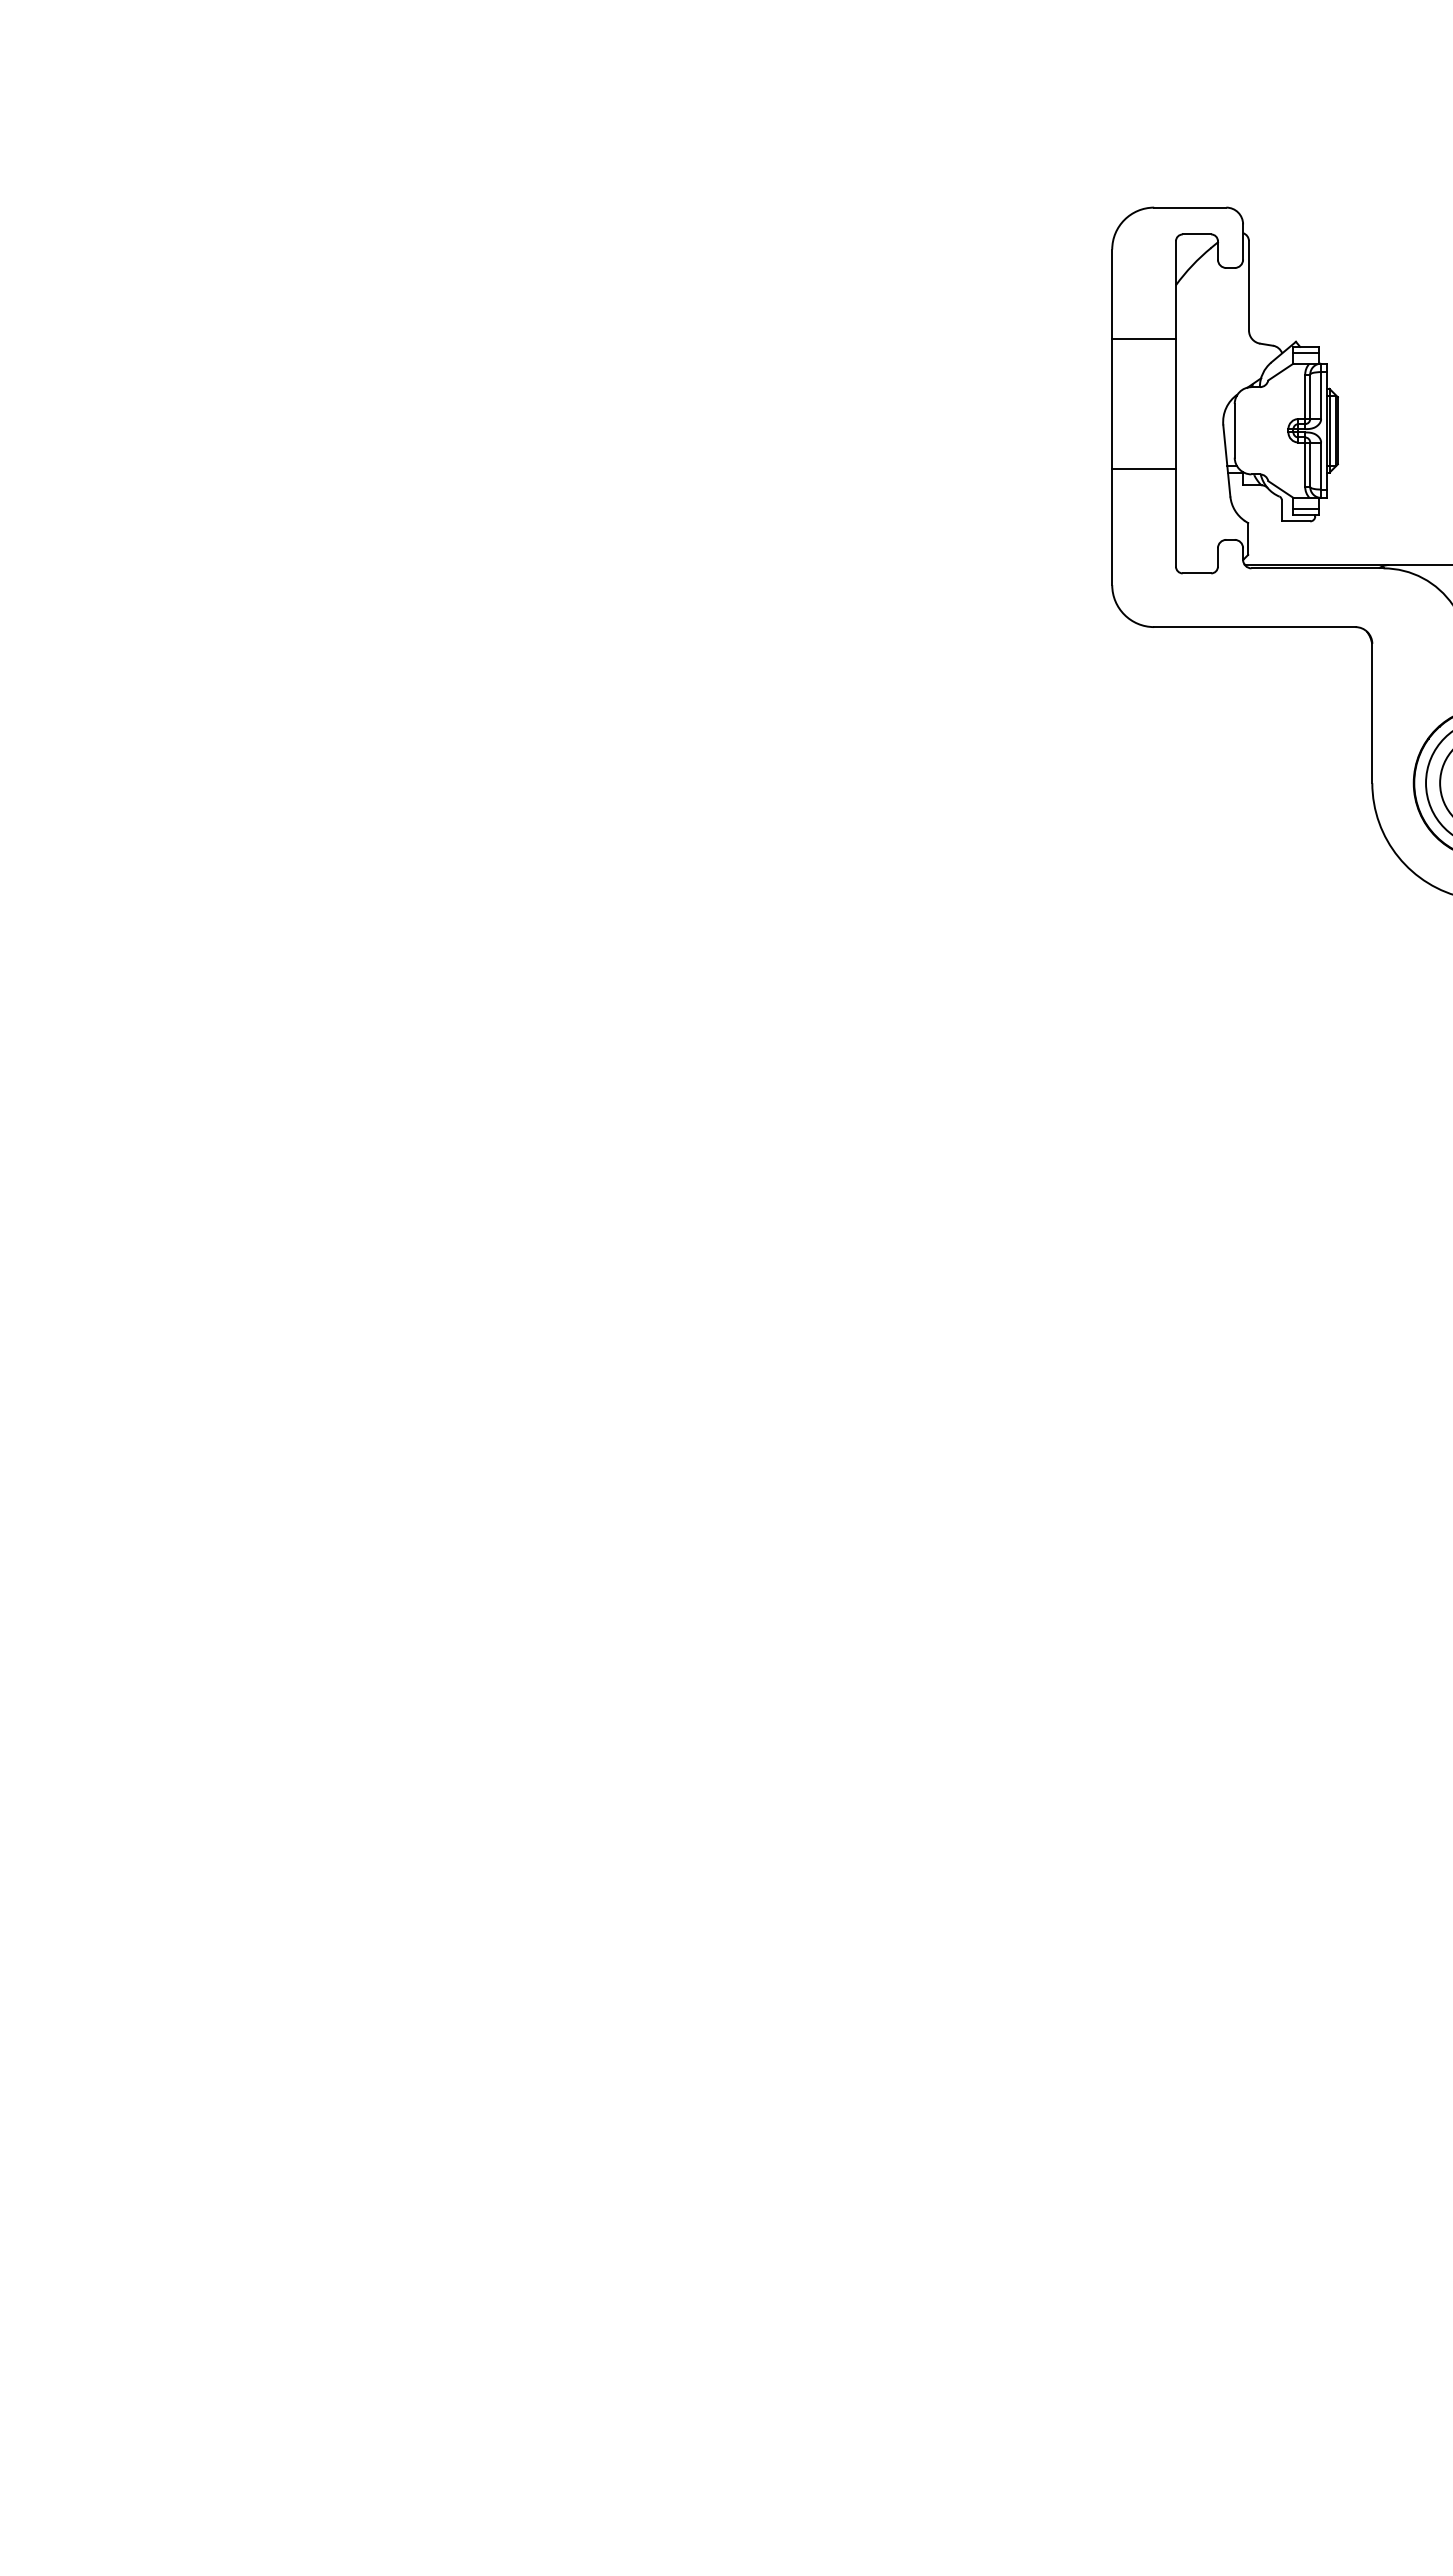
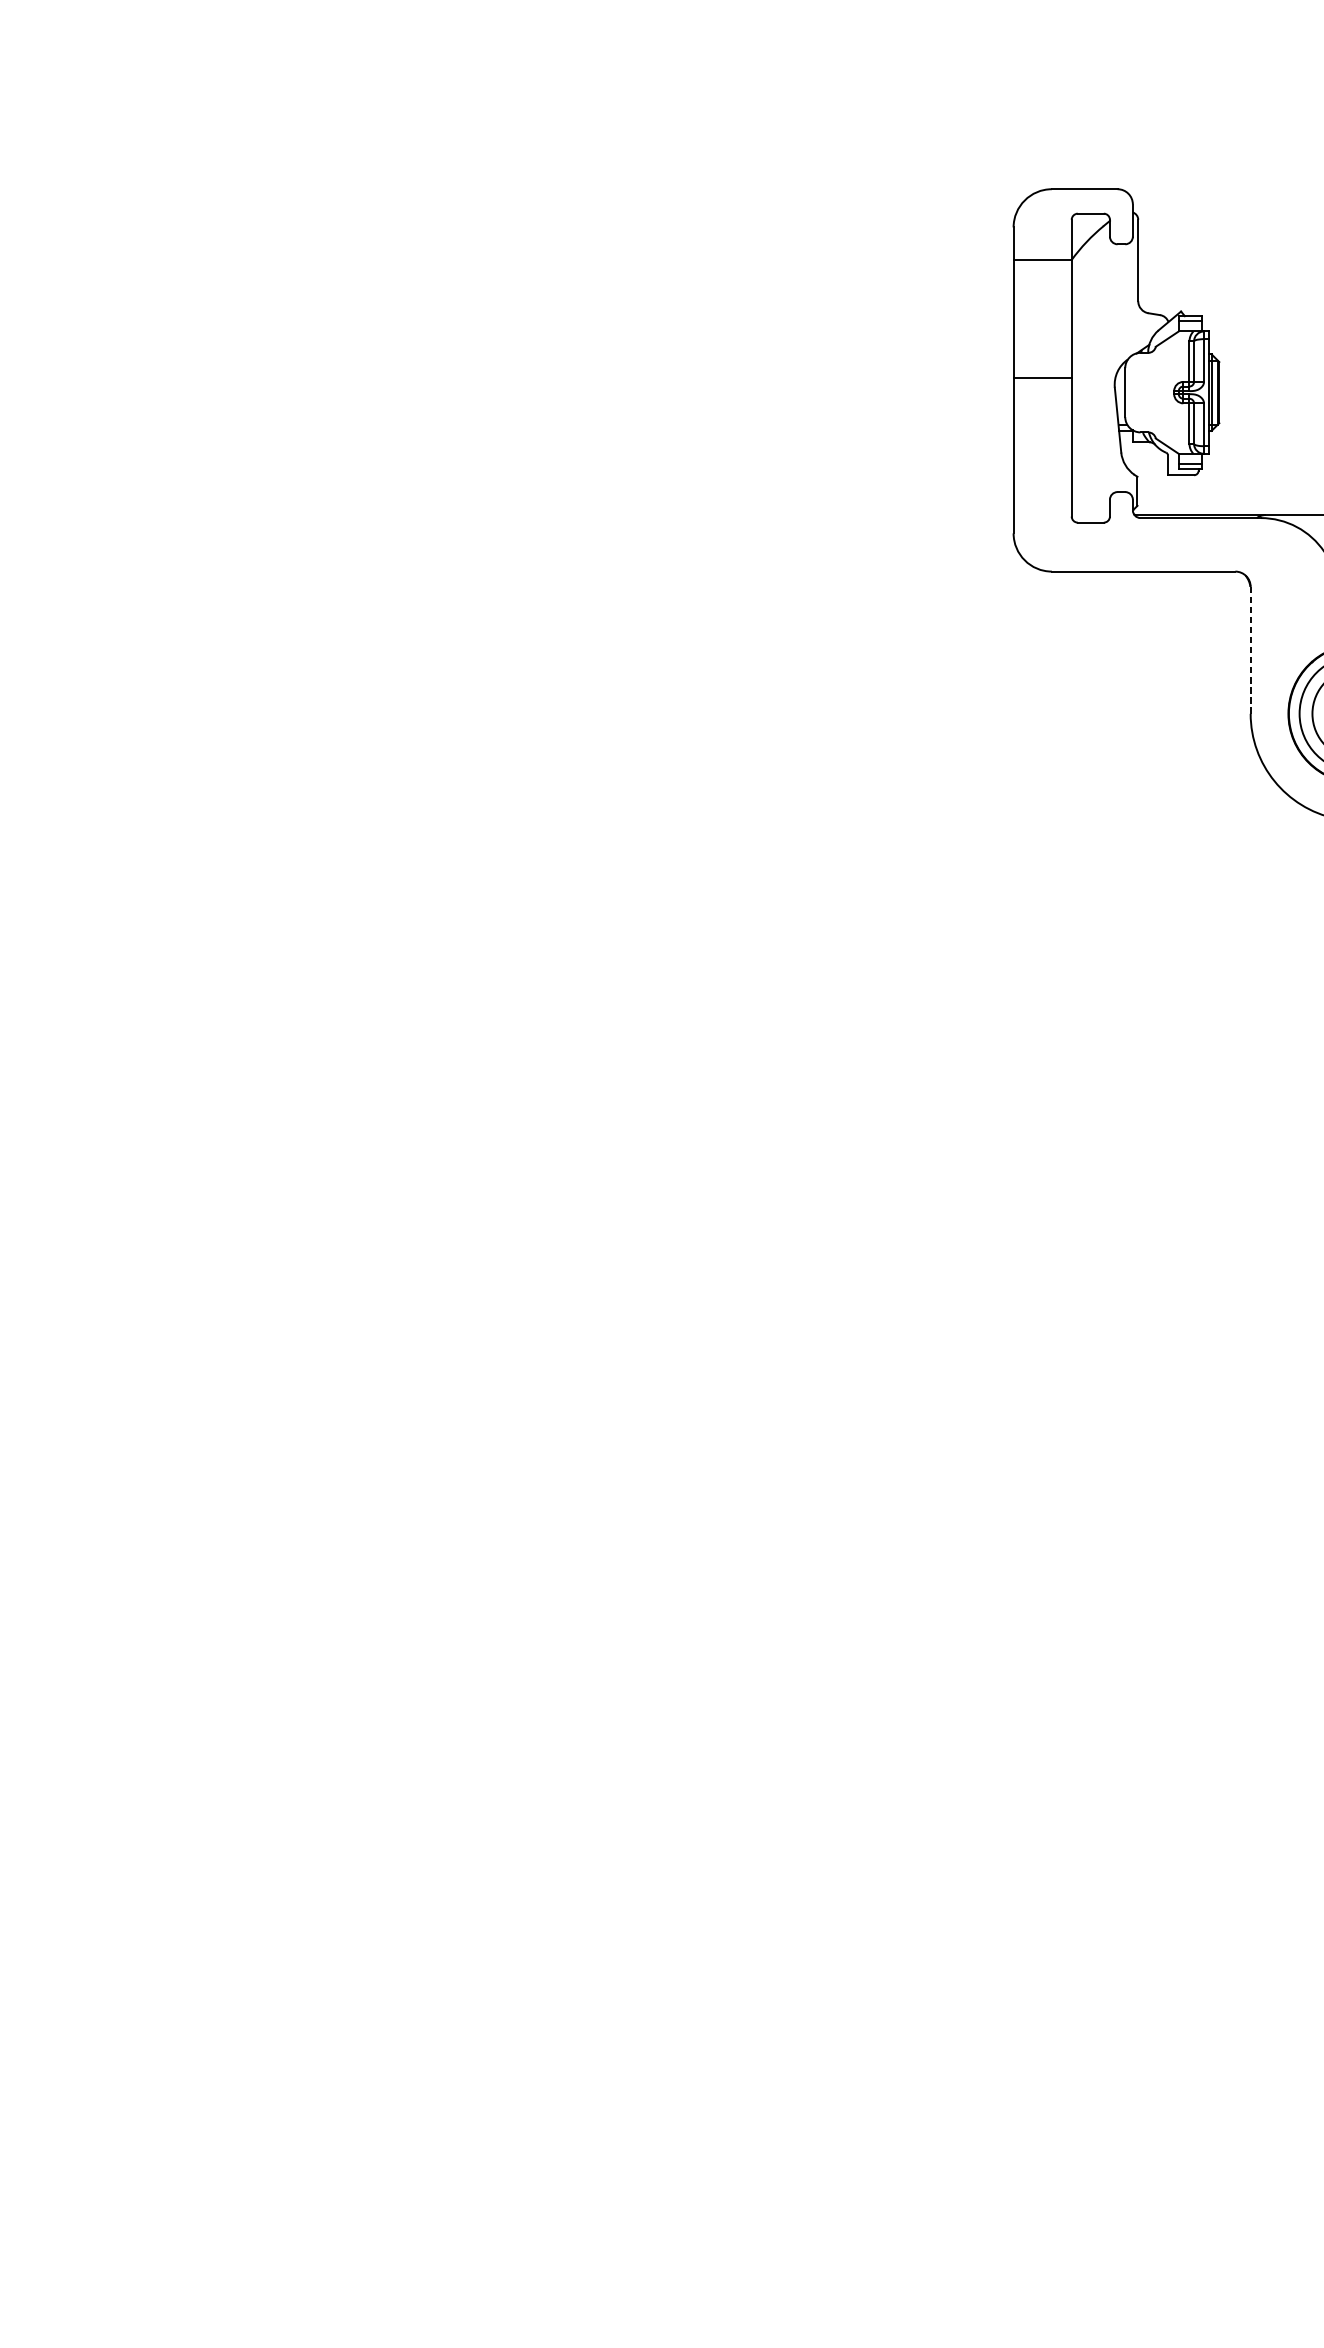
line: (1143, 339) -> (1042, 260), moved
line: (1143, 468) -> (1042, 377), moved
line: (1372, 713) -> (1250, 650), solid -> dashed

